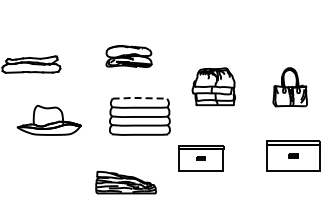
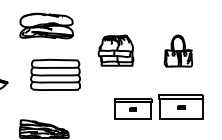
part: (128, 56) -> (46, 25), size x1.43
line: (138, 98) -> (54, 60), dashed -> solid
part: (201, 158) -> (133, 109), moved

